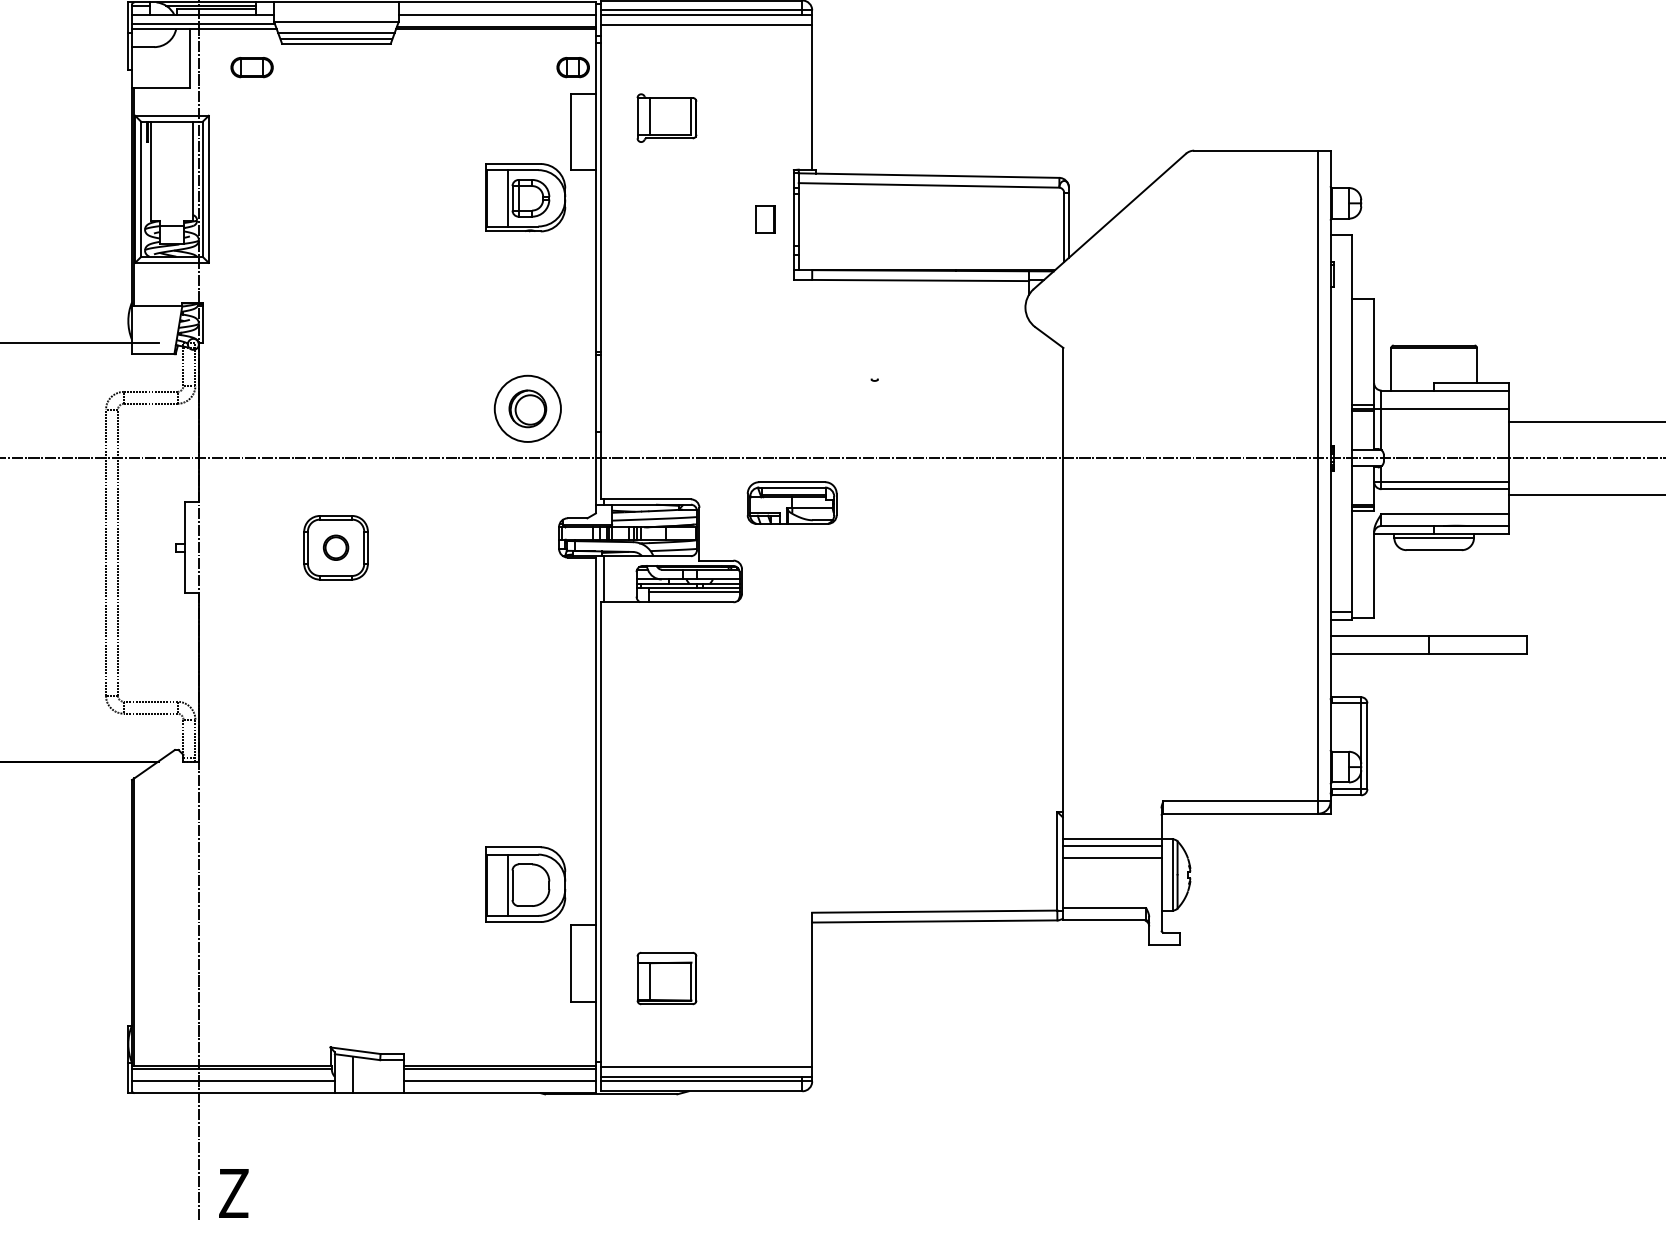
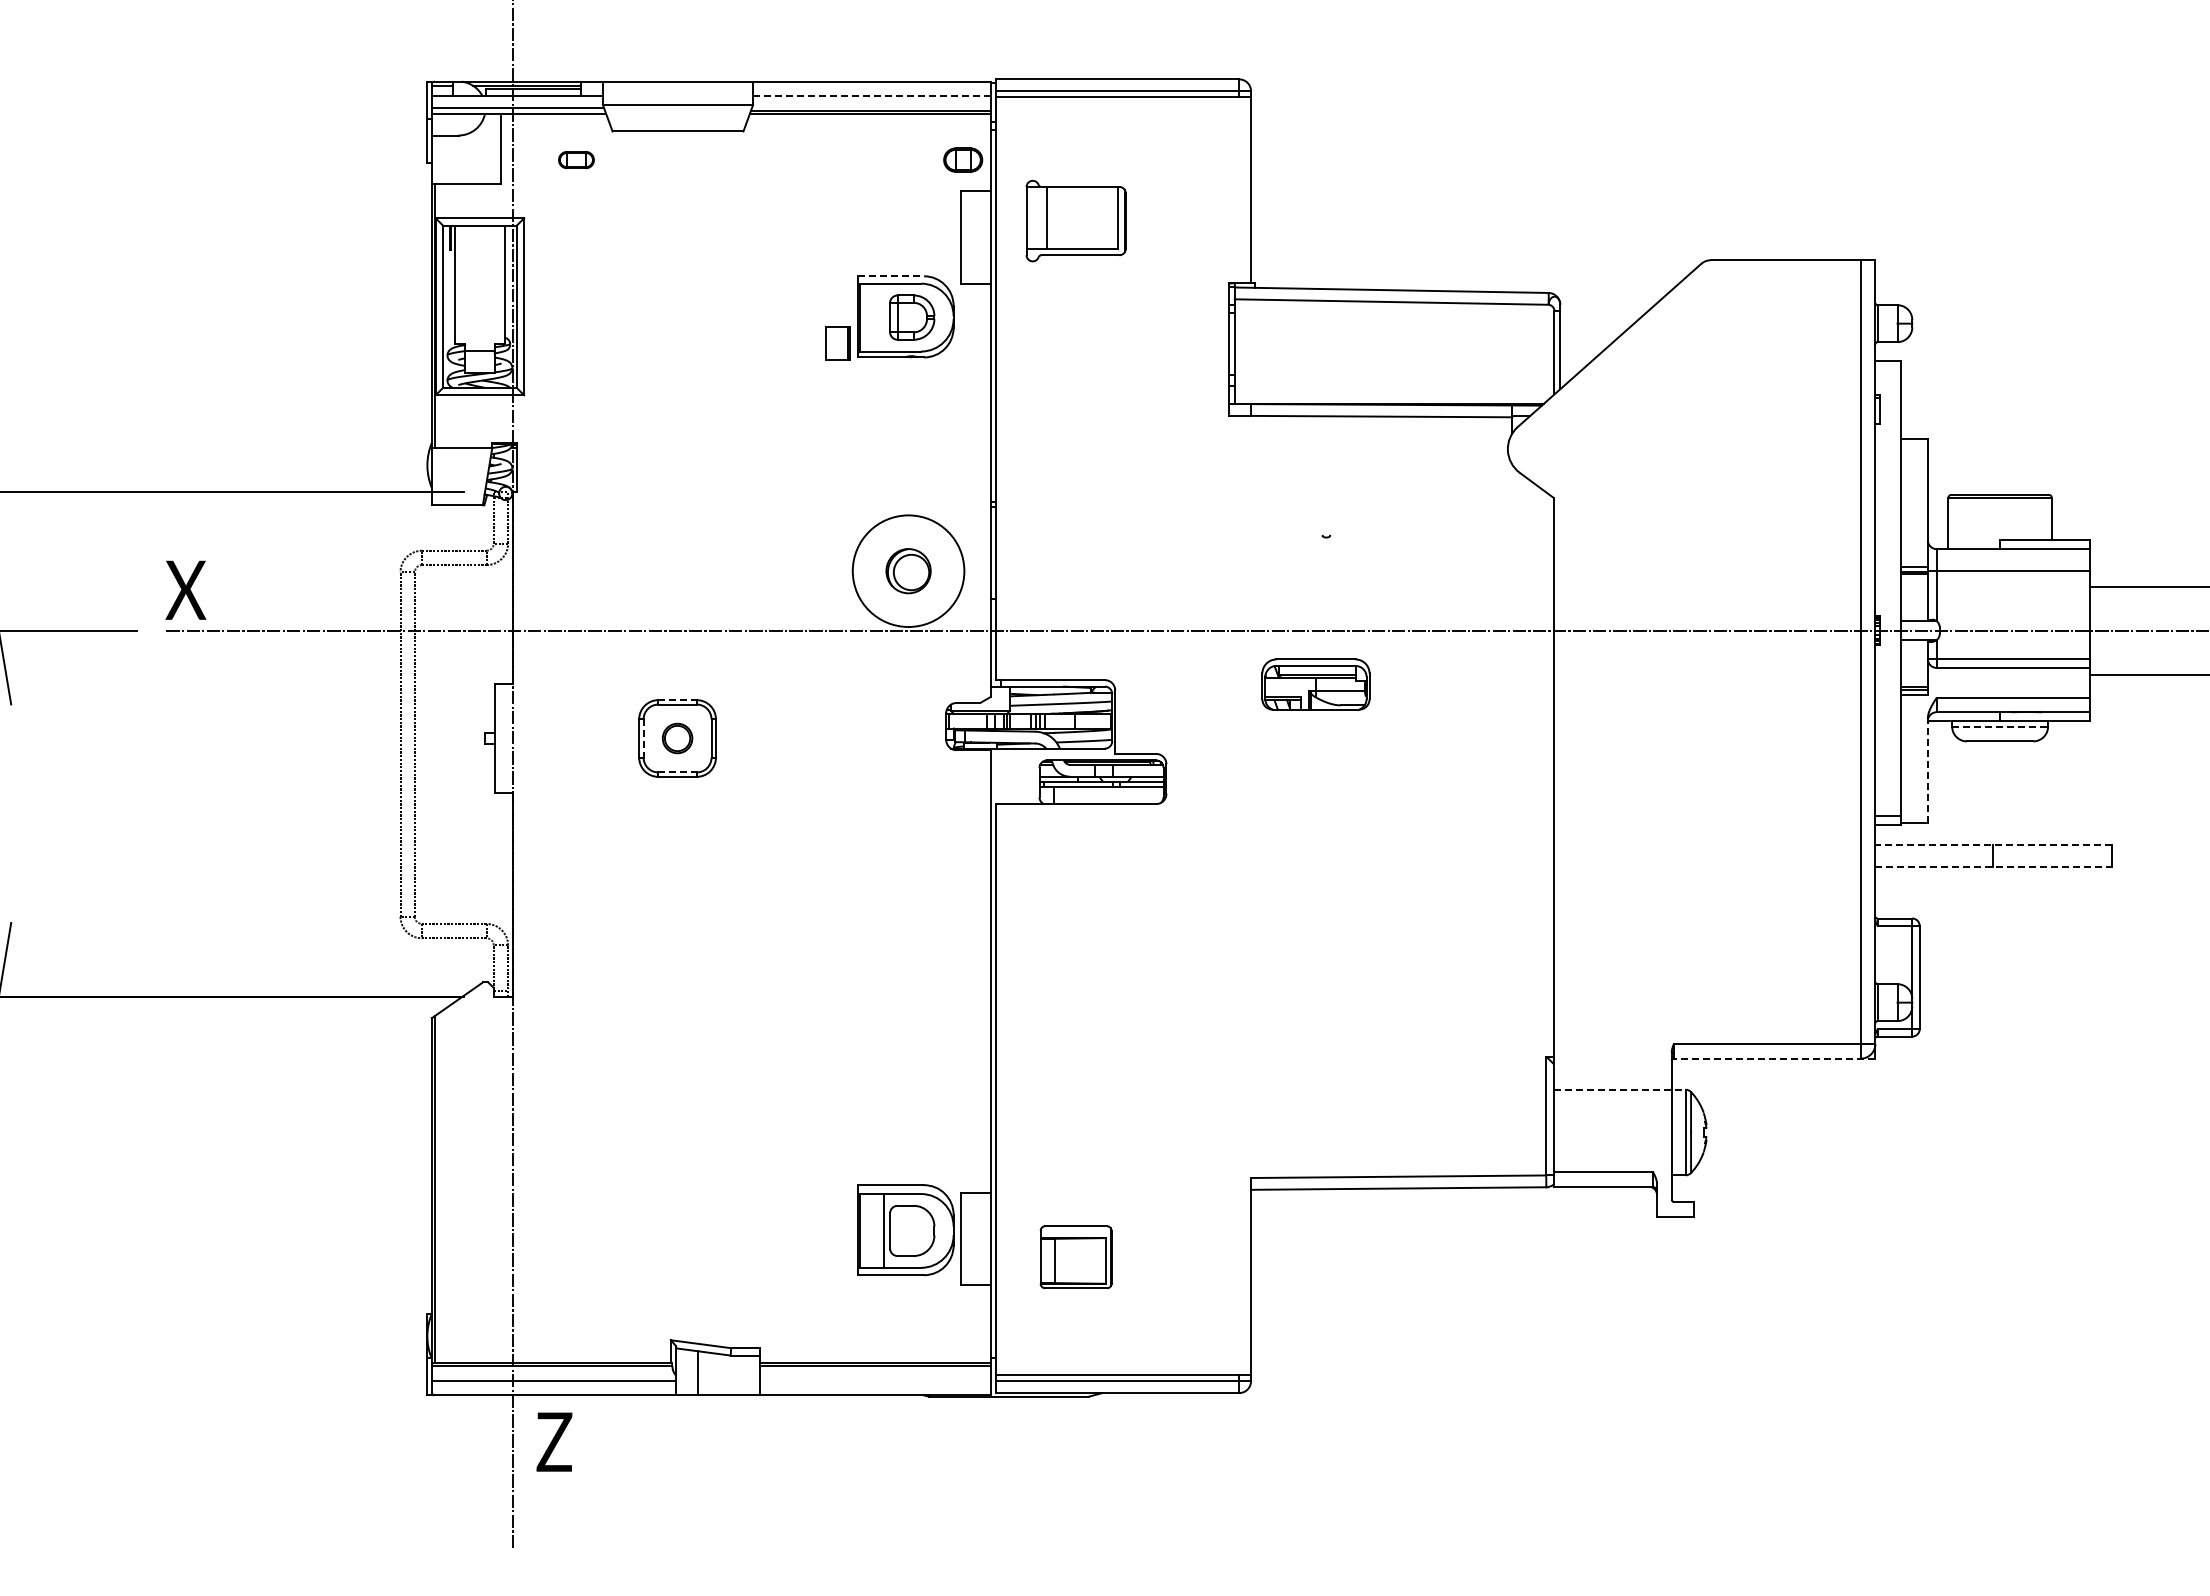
line: (497, 14) -> (871, 96), solid -> dashed
line: (706, 24) -> (1123, 108), removed
line: (336, 33) -> (677, 118), removed
line: (336, 39) -> (677, 126), removed
part: (252, 67) -> (576, 159), size x0.7
part: (666, 117) -> (1075, 220), size x1.4
line: (513, 164) -> (891, 276), solid -> dashed
line: (507, 198) -> (884, 317), removed
part: (765, 219) -> (837, 343), moved
circle: (527, 409) -> (908, 571), size x1.4
part: (791, 502) -> (1315, 684), moved
line: (336, 516) -> (678, 700), solid -> dashed
line: (1434, 537) -> (2000, 726), solid -> dashed
line: (307, 548) -> (643, 739), solid -> dashed
line: (1373, 574) -> (1927, 770), solid -> dashed
line: (336, 576) -> (678, 772), solid -> dashed
line: (604, 579) -> (1000, 776), removed
line: (693, 591) -> (1108, 791), removed
line: (1427, 635) -> (1992, 844), solid -> dashed
line: (1428, 654) -> (1993, 866), solid -> dashed
line: (1246, 813) -> (1774, 1058), solid -> dashed
line: (1118, 839) -> (1620, 1089), solid -> dashed
line: (1112, 845) -> (1612, 1097), removed
line: (1112, 857) -> (1612, 1111), removed
part: (525, 884) -> (905, 1230), moved
line: (706, 1066) -> (1123, 1363), removed
line: (499, 1080) -> (874, 1380), removed
text: (233, 1192) -> (554, 1441), moved

